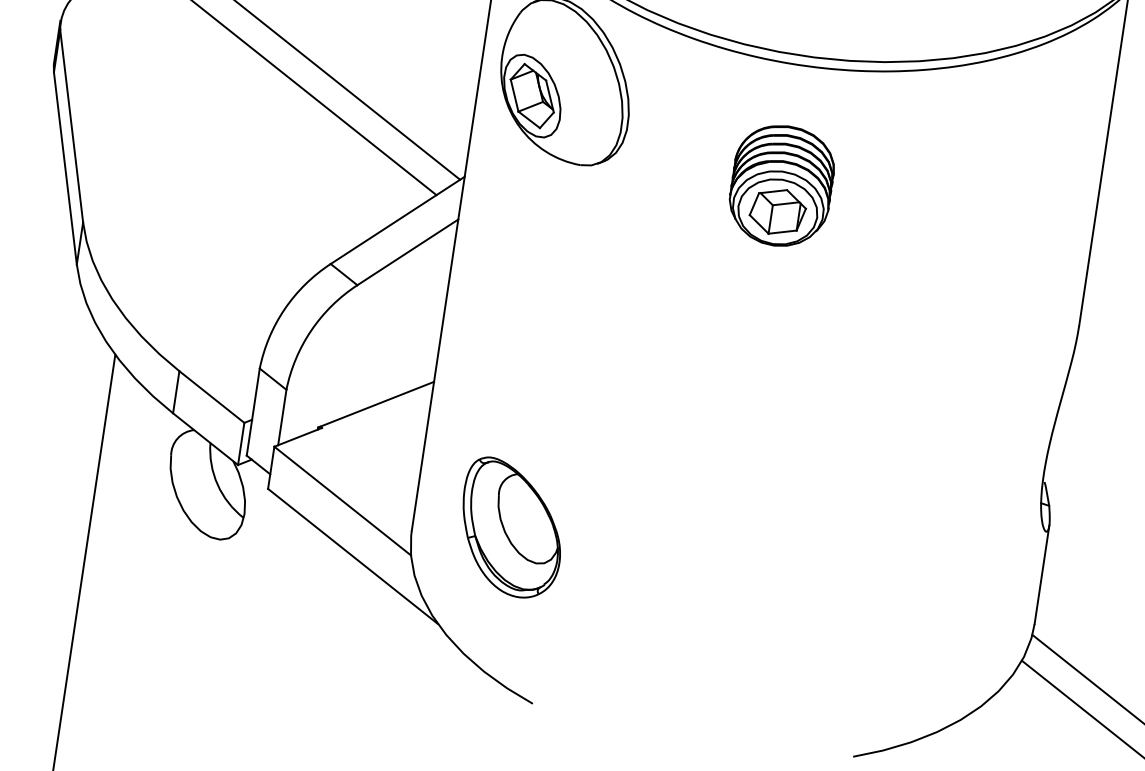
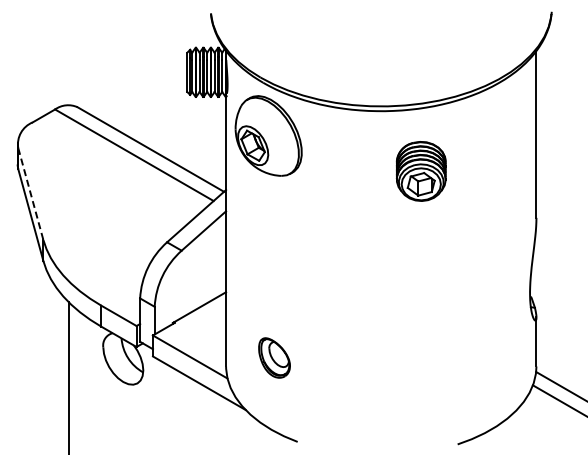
line: (70, 127) -> (30, 194), solid -> dashed
part: (780, 185) -> (420, 171), moved
part: (511, 527) -> (274, 357), size x0.6

